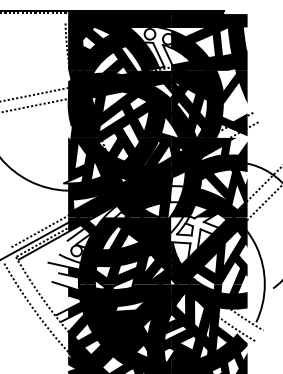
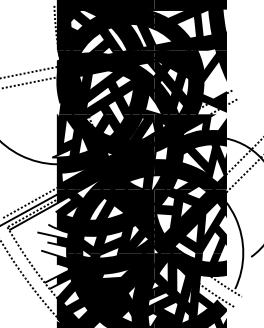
fill: (149, 48) -> (133, 29), added
fill: (177, 194) -> (160, 167), added
fill: (116, 211) -> (102, 184), added
fill: (194, 237) -> (176, 208), added
fill: (79, 245) -> (67, 216), added

